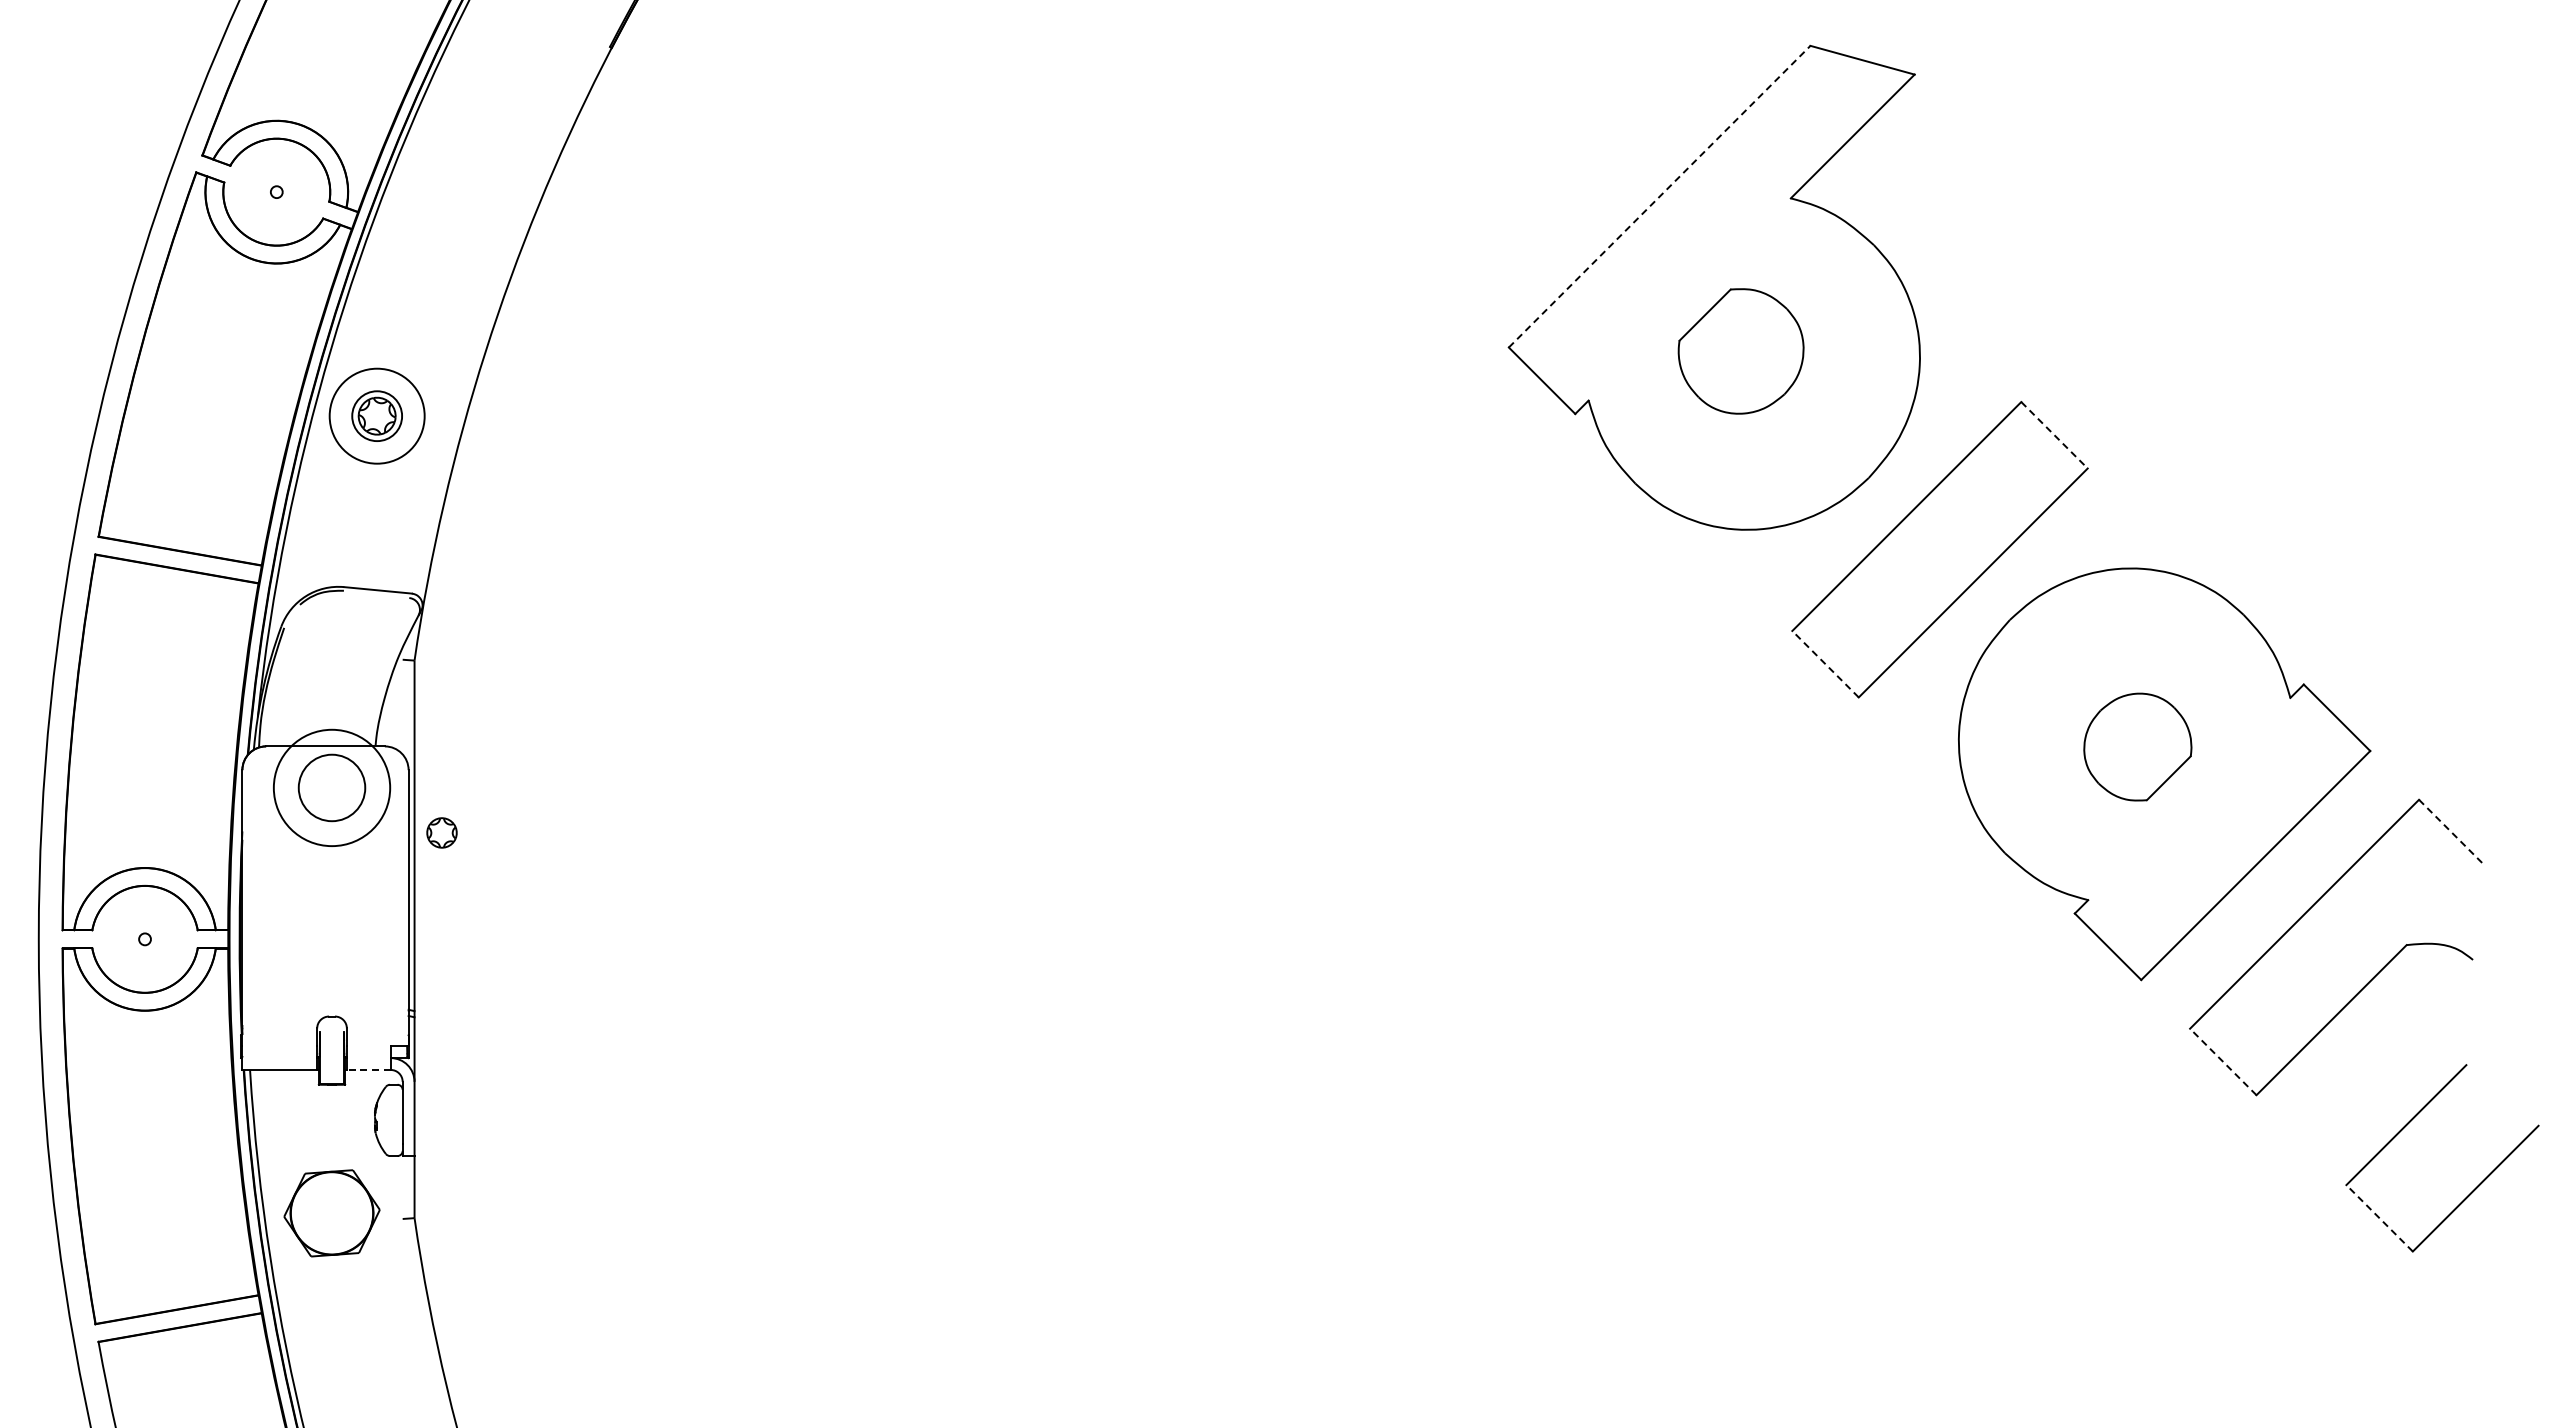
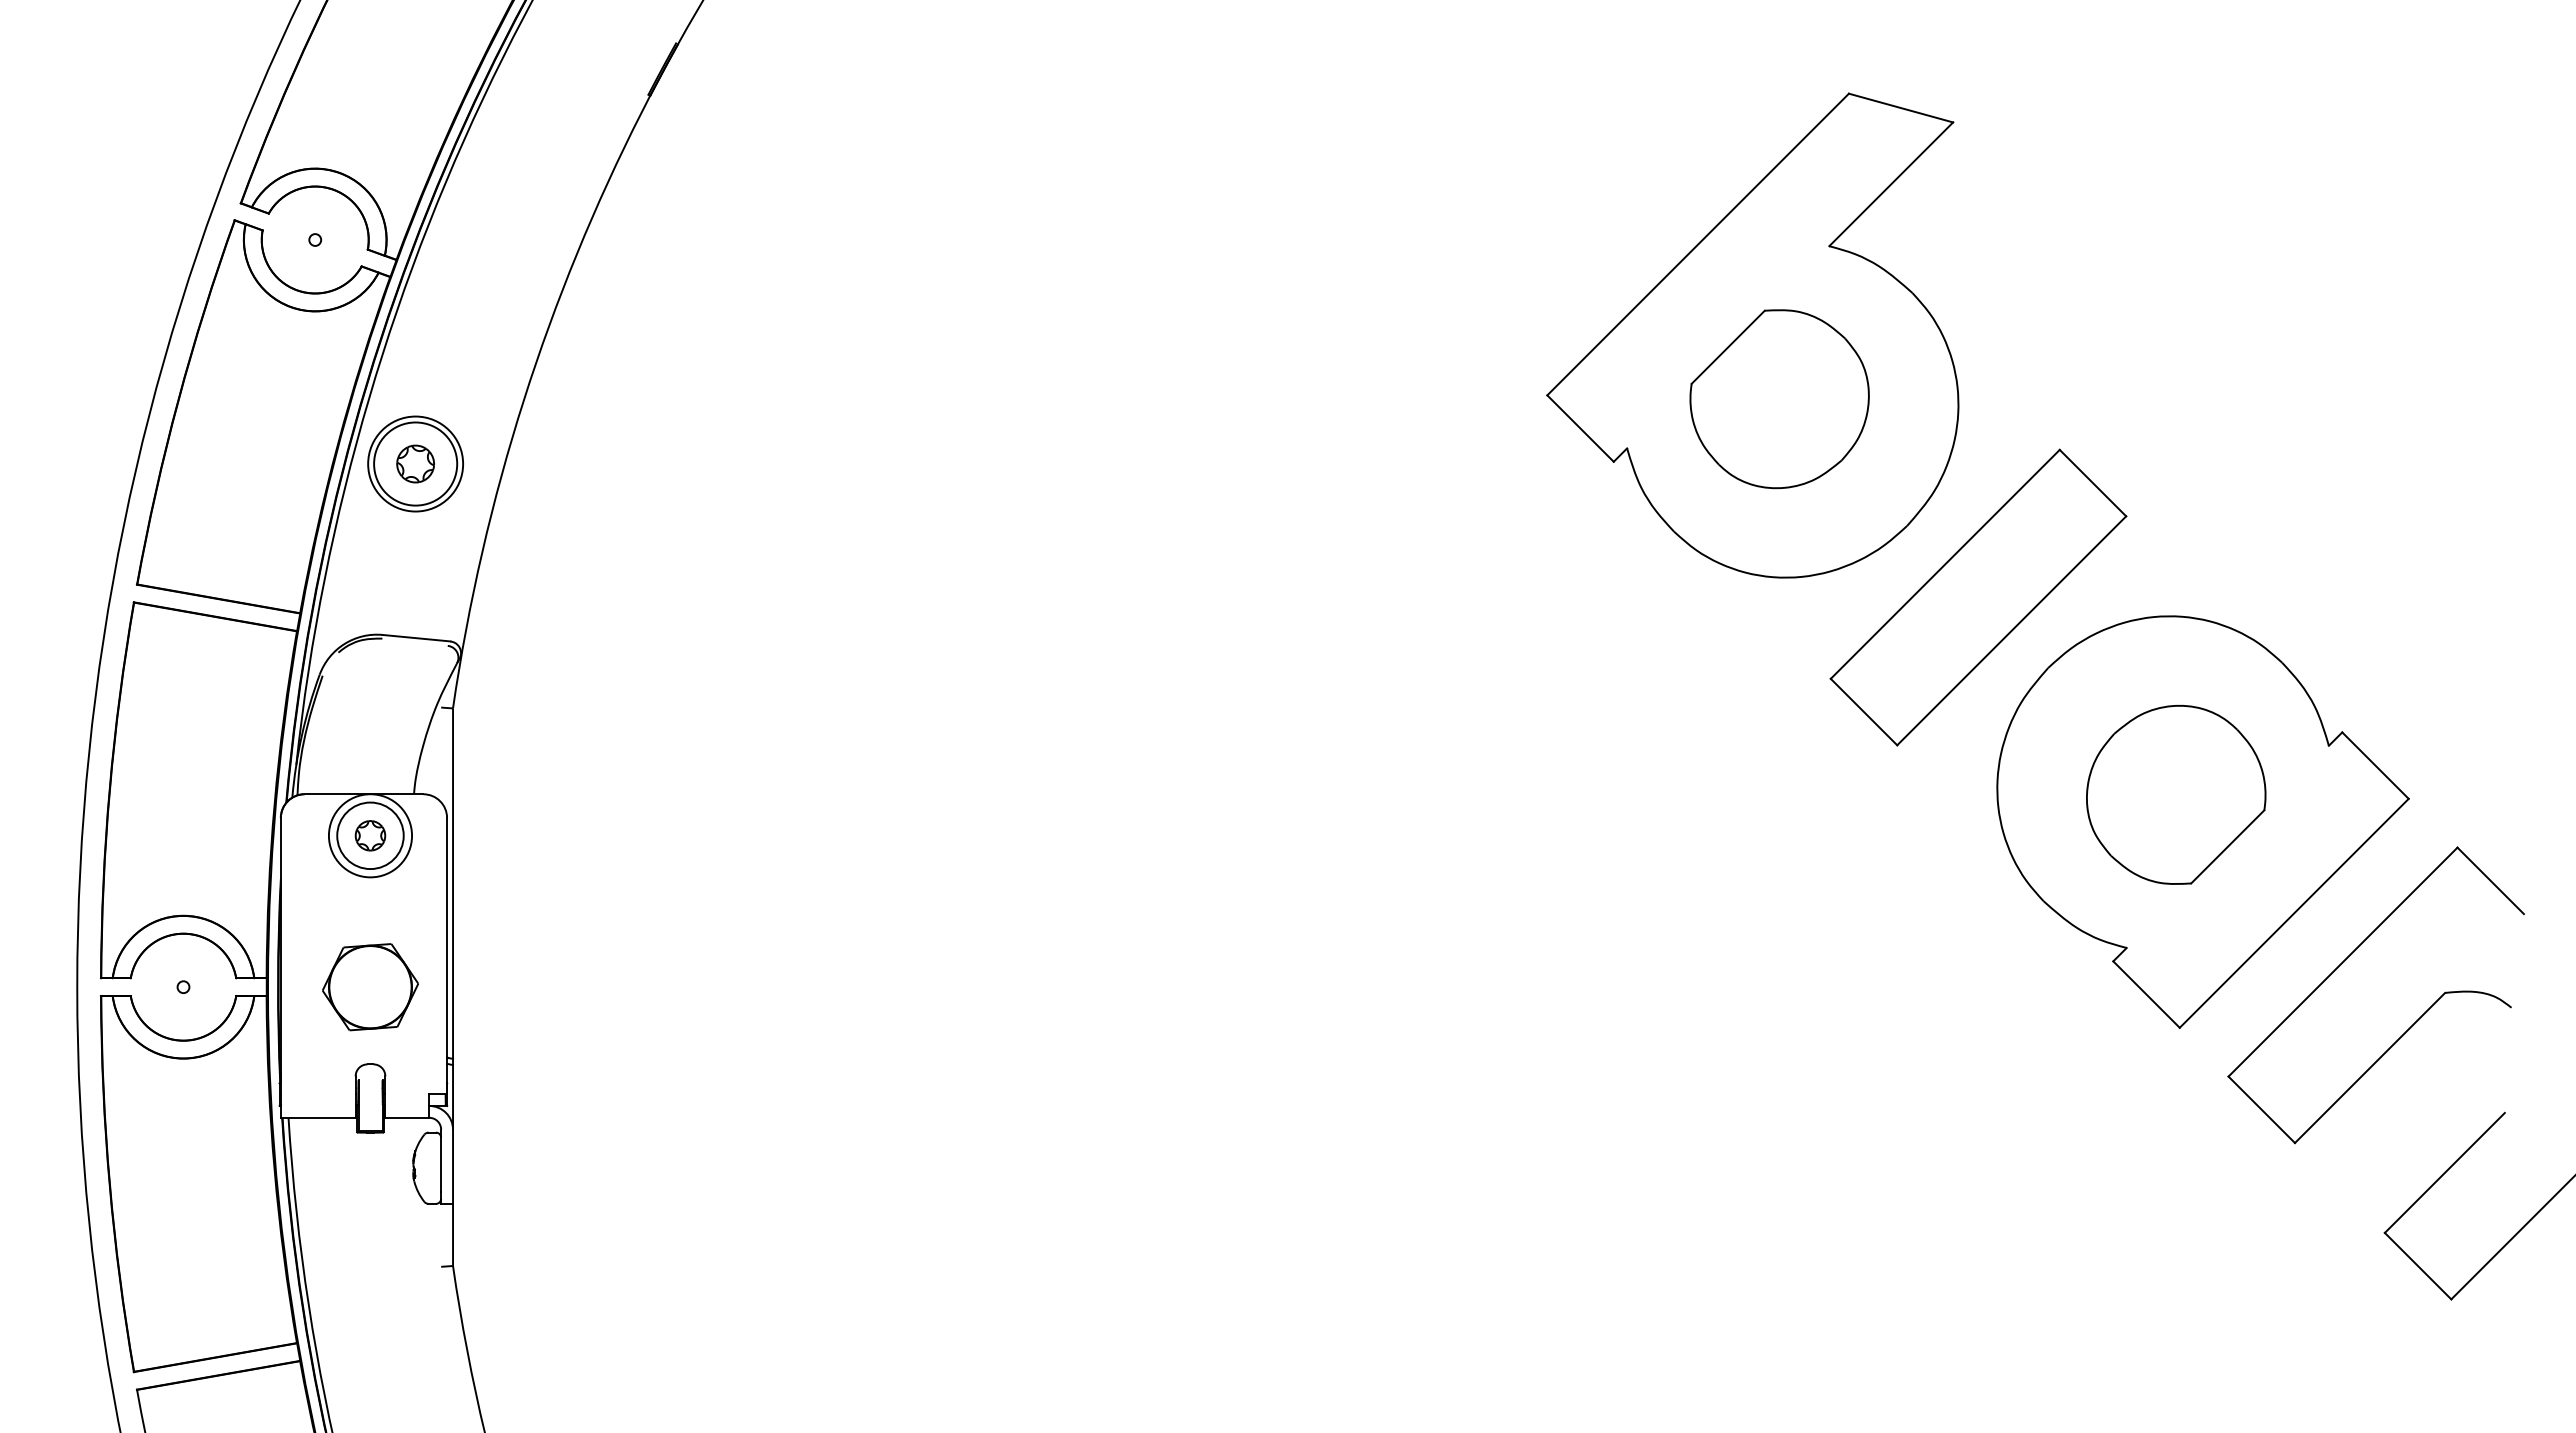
line: (1660, 196) -> (1698, 244), dashed -> solid
part: (1741, 351) -> (1779, 399), size x1.43
circle: (377, 415) -> (415, 463), size x1.67
line: (2054, 435) -> (2092, 483), dashed -> solid
line: (1826, 664) -> (1864, 712), dashed -> solid
part: (2138, 746) -> (2176, 794), size x1.67
circle: (332, 787) -> (370, 835), size x0.71
part: (442, 832) -> (370, 835), moved
line: (2452, 832) -> (2490, 880), dashed -> solid
line: (2223, 1061) -> (2261, 1109), dashed -> solid
line: (369, 1069) -> (407, 1117), dashed -> solid
part: (332, 1213) -> (370, 987), moved
line: (2380, 1218) -> (2418, 1266), dashed -> solid

